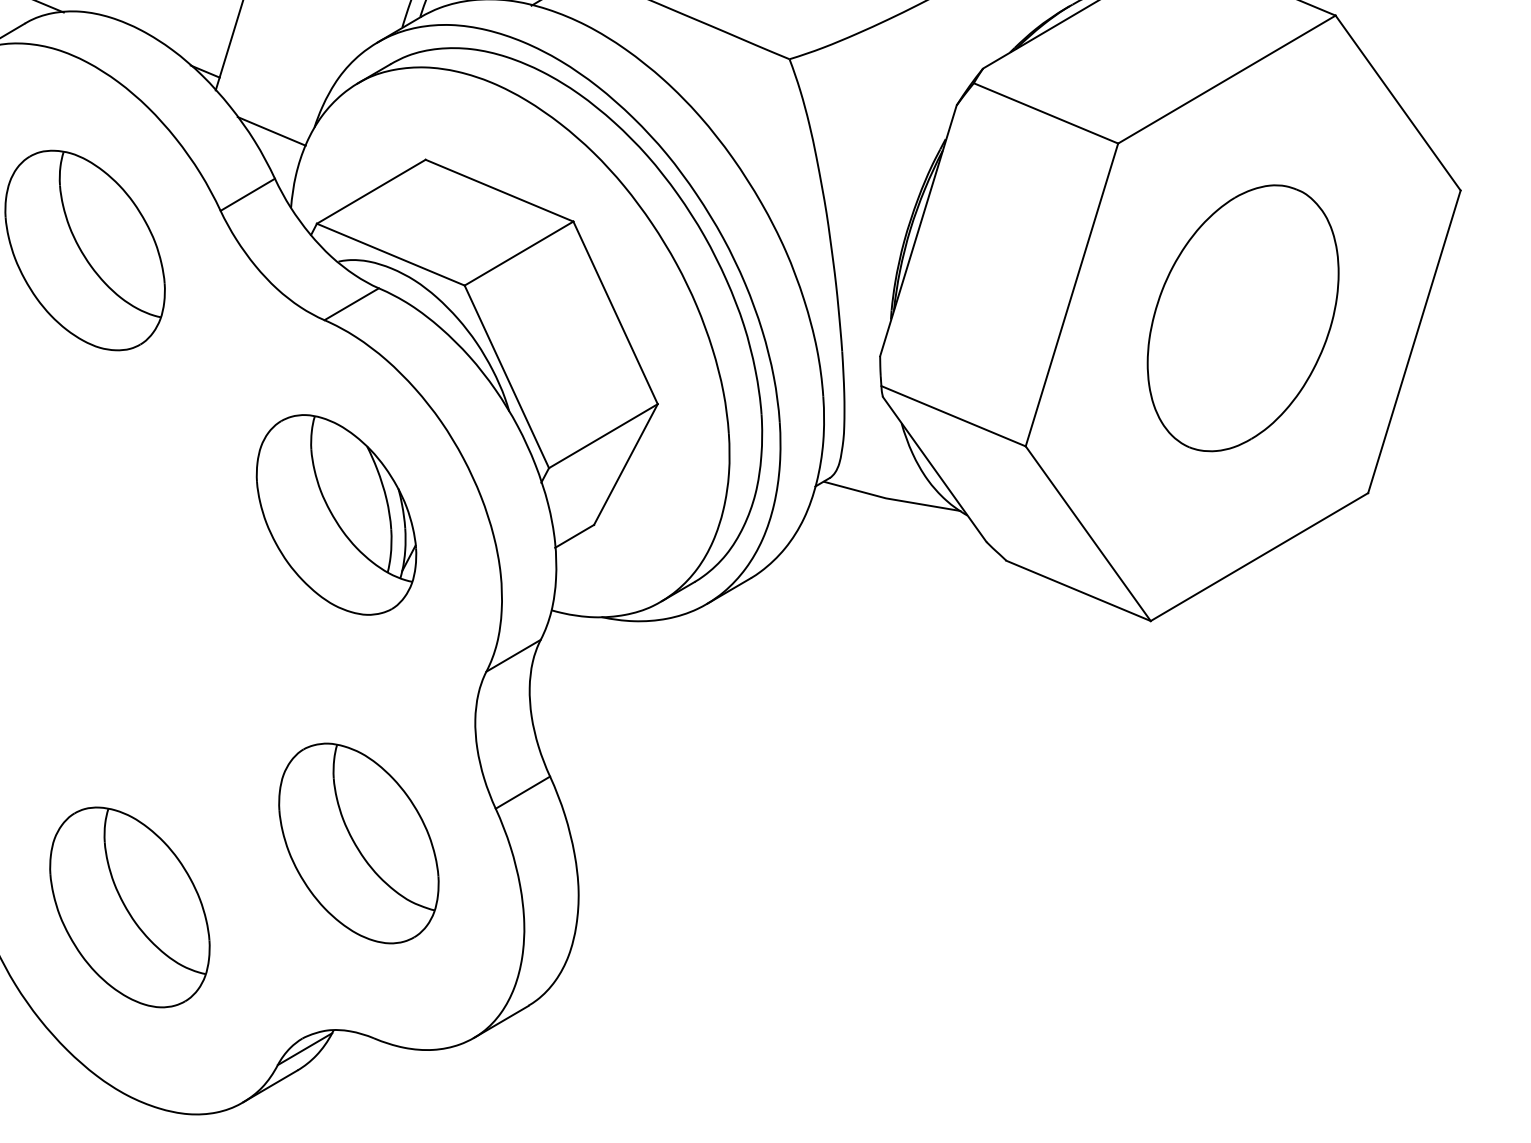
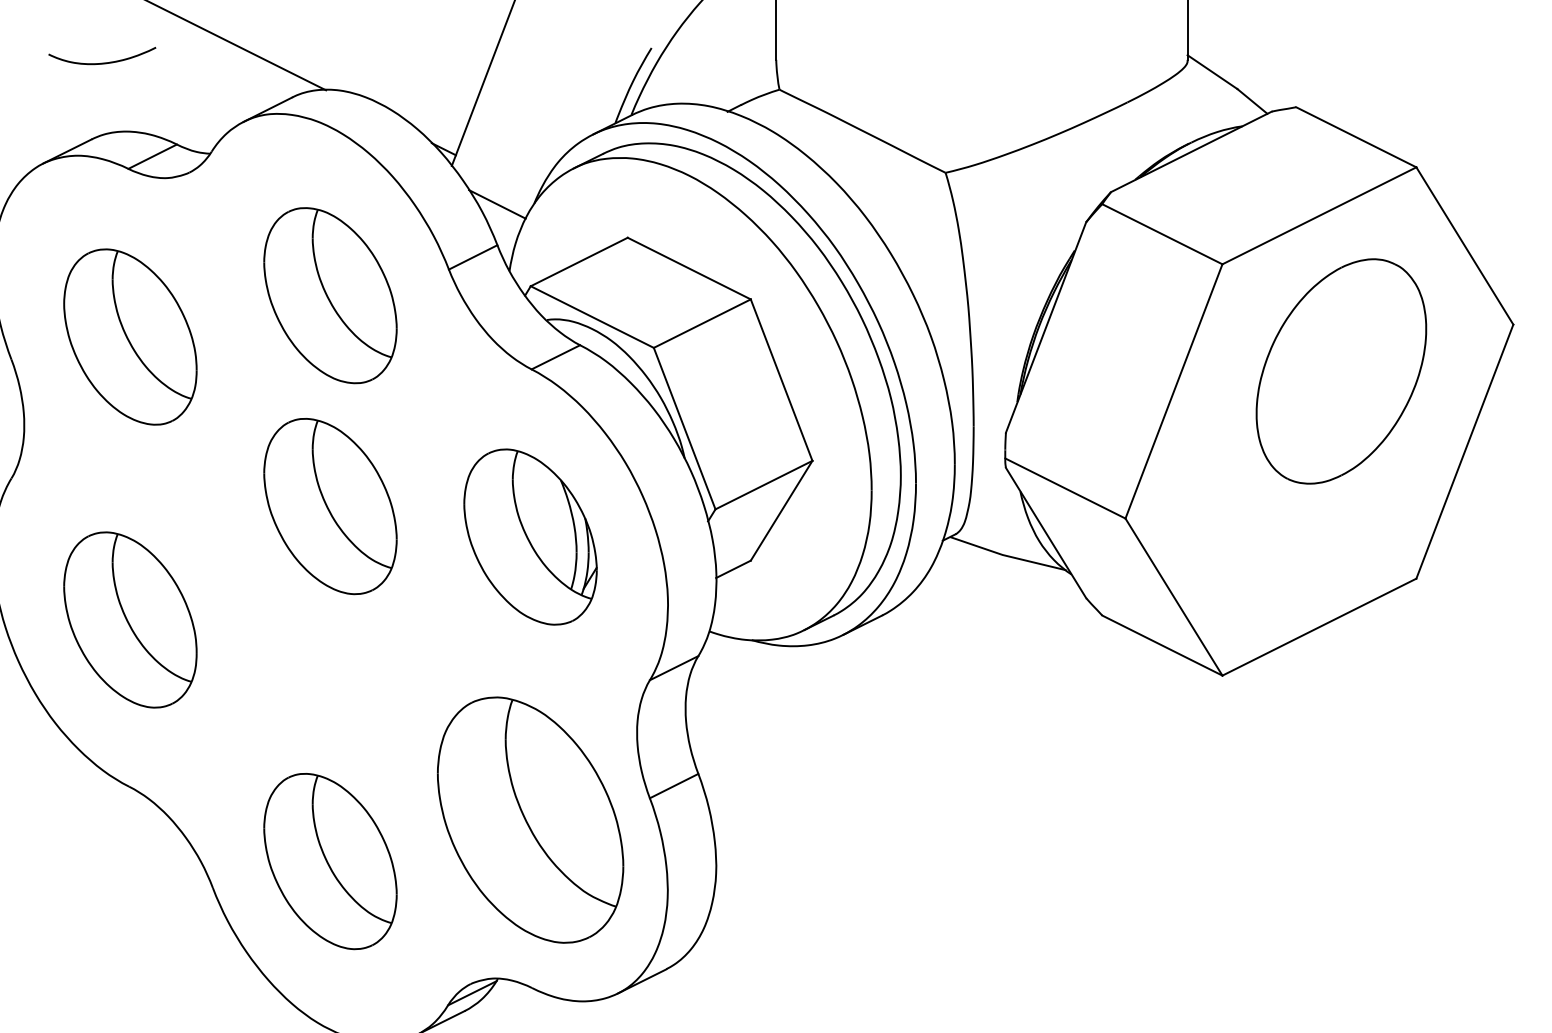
part: (1243, 318) -> (1341, 371), moved
part: (101, 495) -> (330, 506), added
part: (358, 842) -> (530, 819), size x1.4

